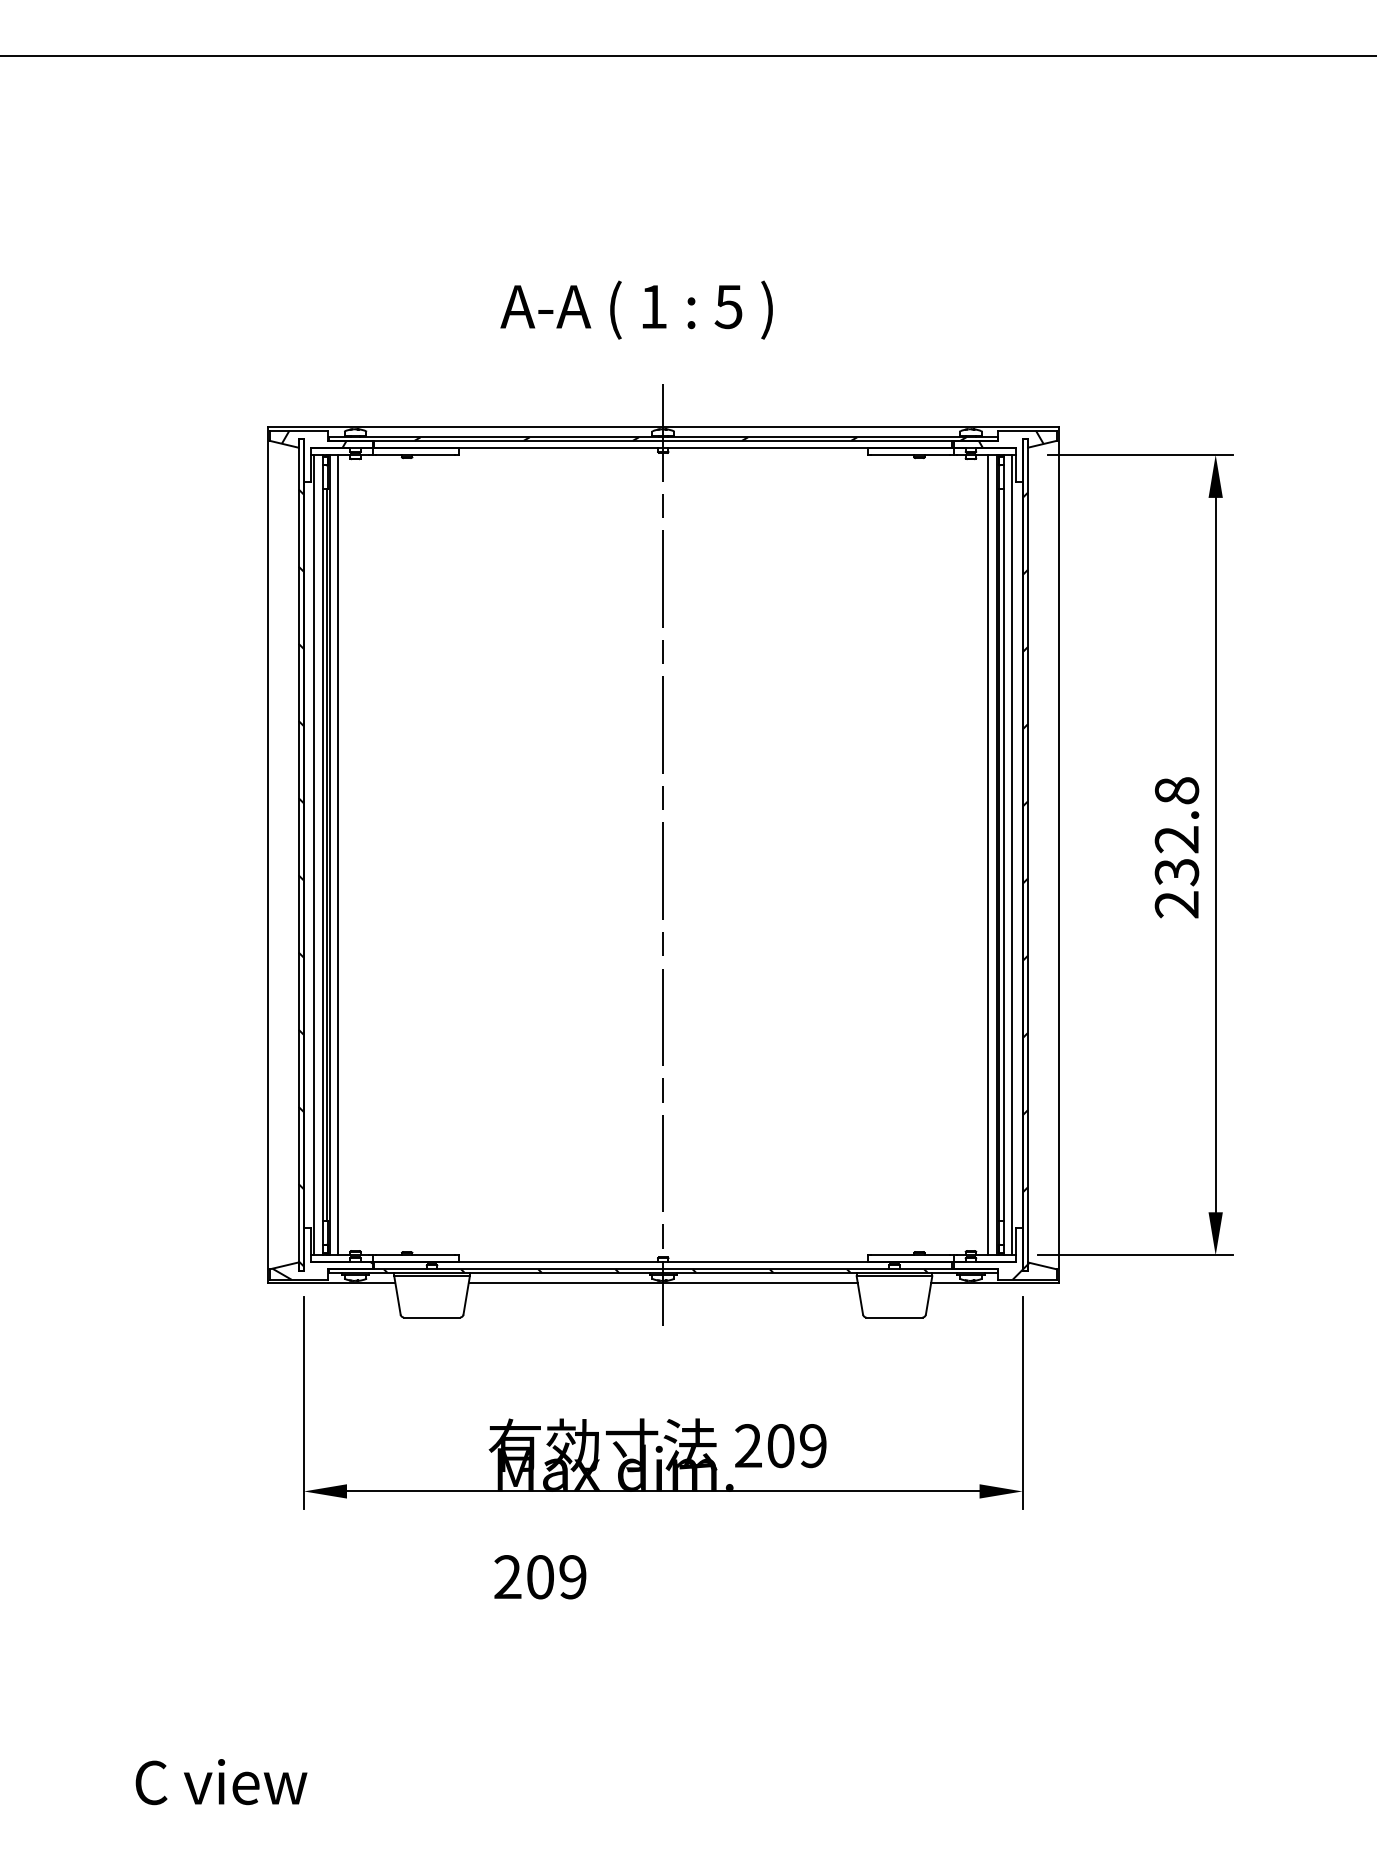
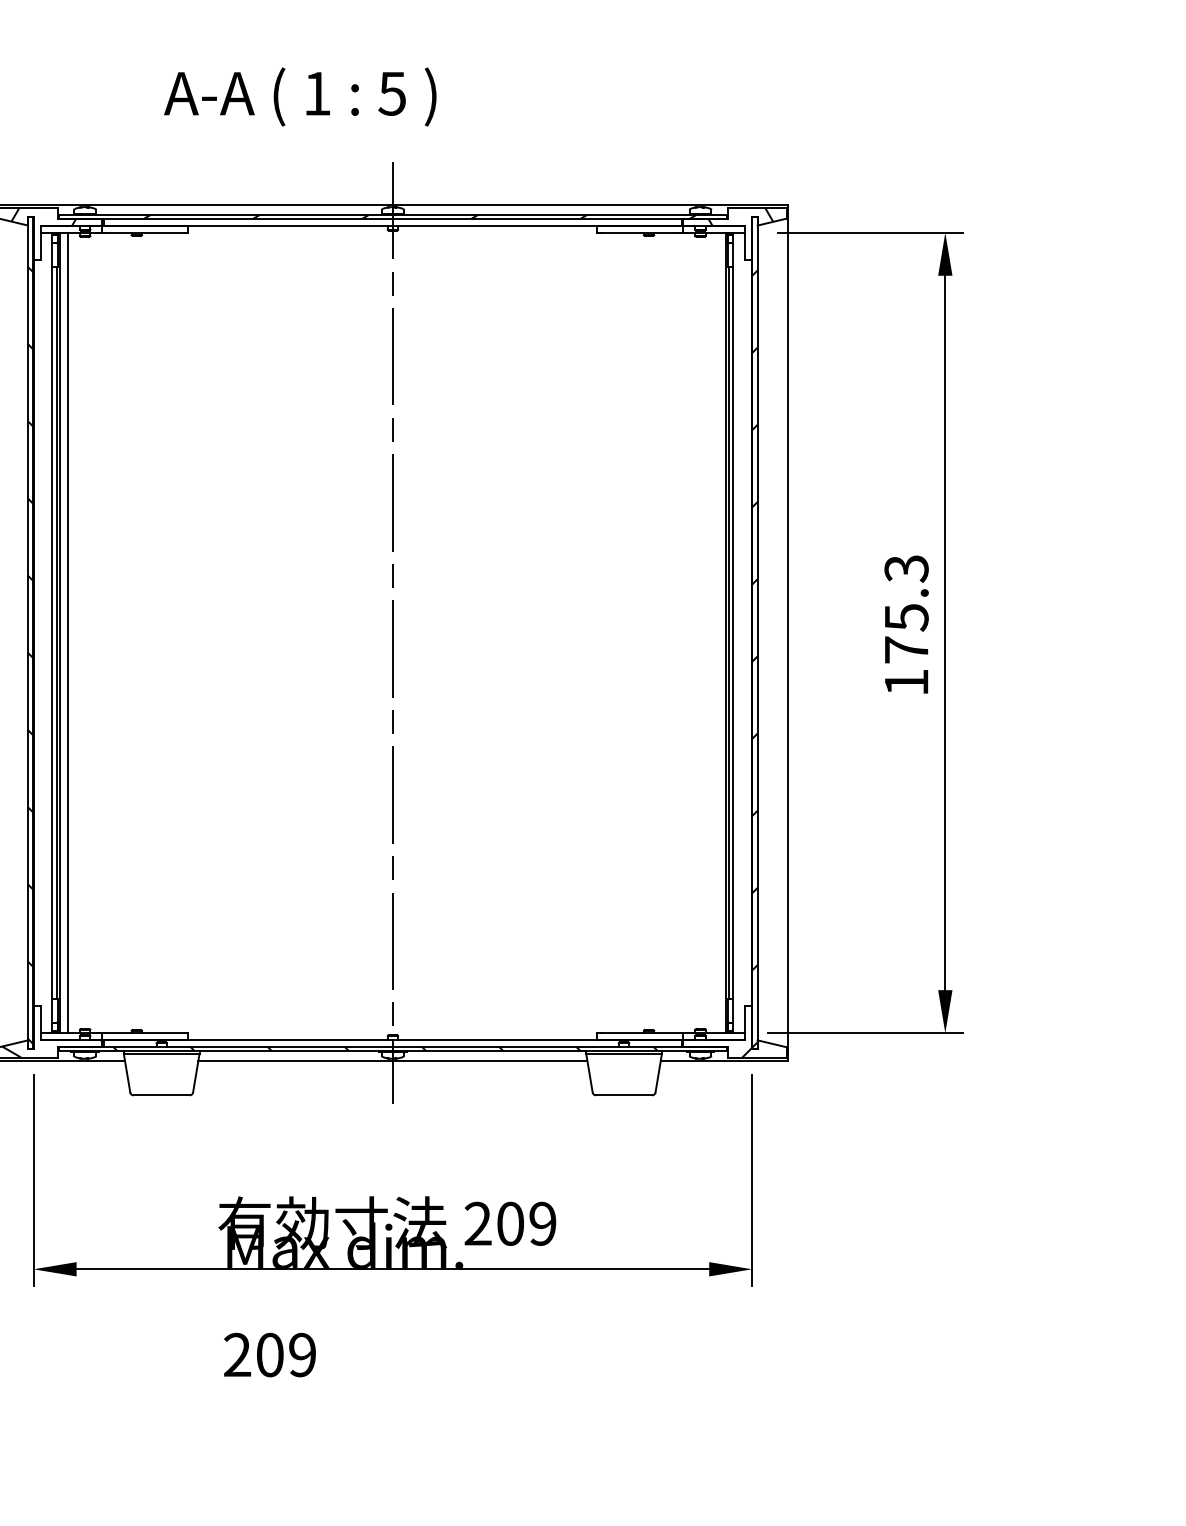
text: (636, 309) -> (300, 96), moved
text: (1176, 847) -> (906, 625), 232.8 -> 175.3
line: (314, 854) -> (44, 632), removed
line: (988, 854) -> (718, 632), removed
line: (1012, 854) -> (742, 632), removed

